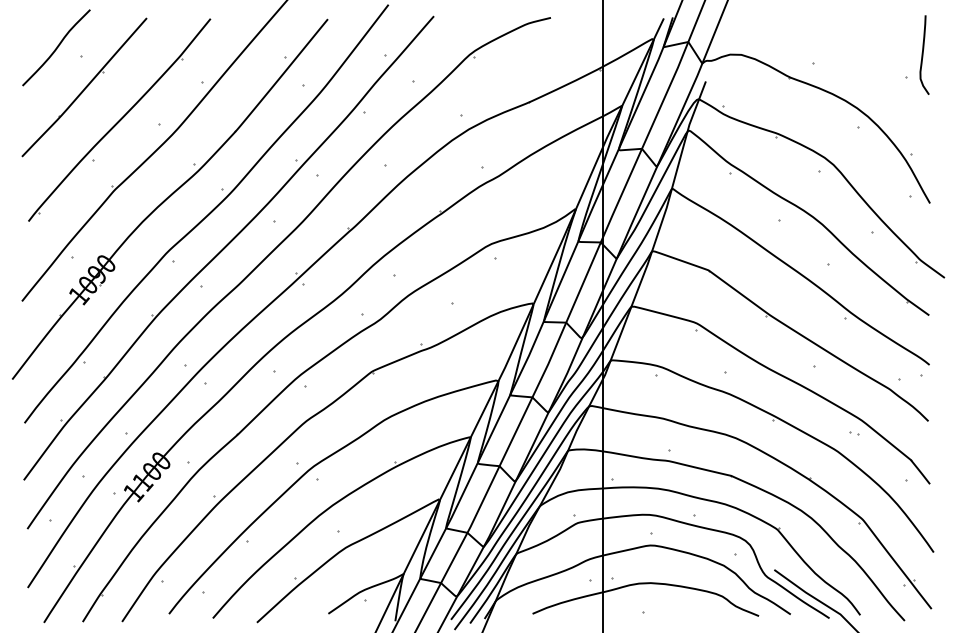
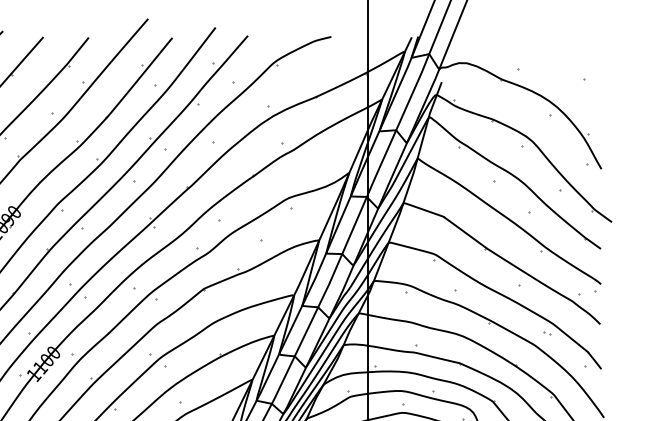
curve: (923, 54) -> (596, 63), removed

